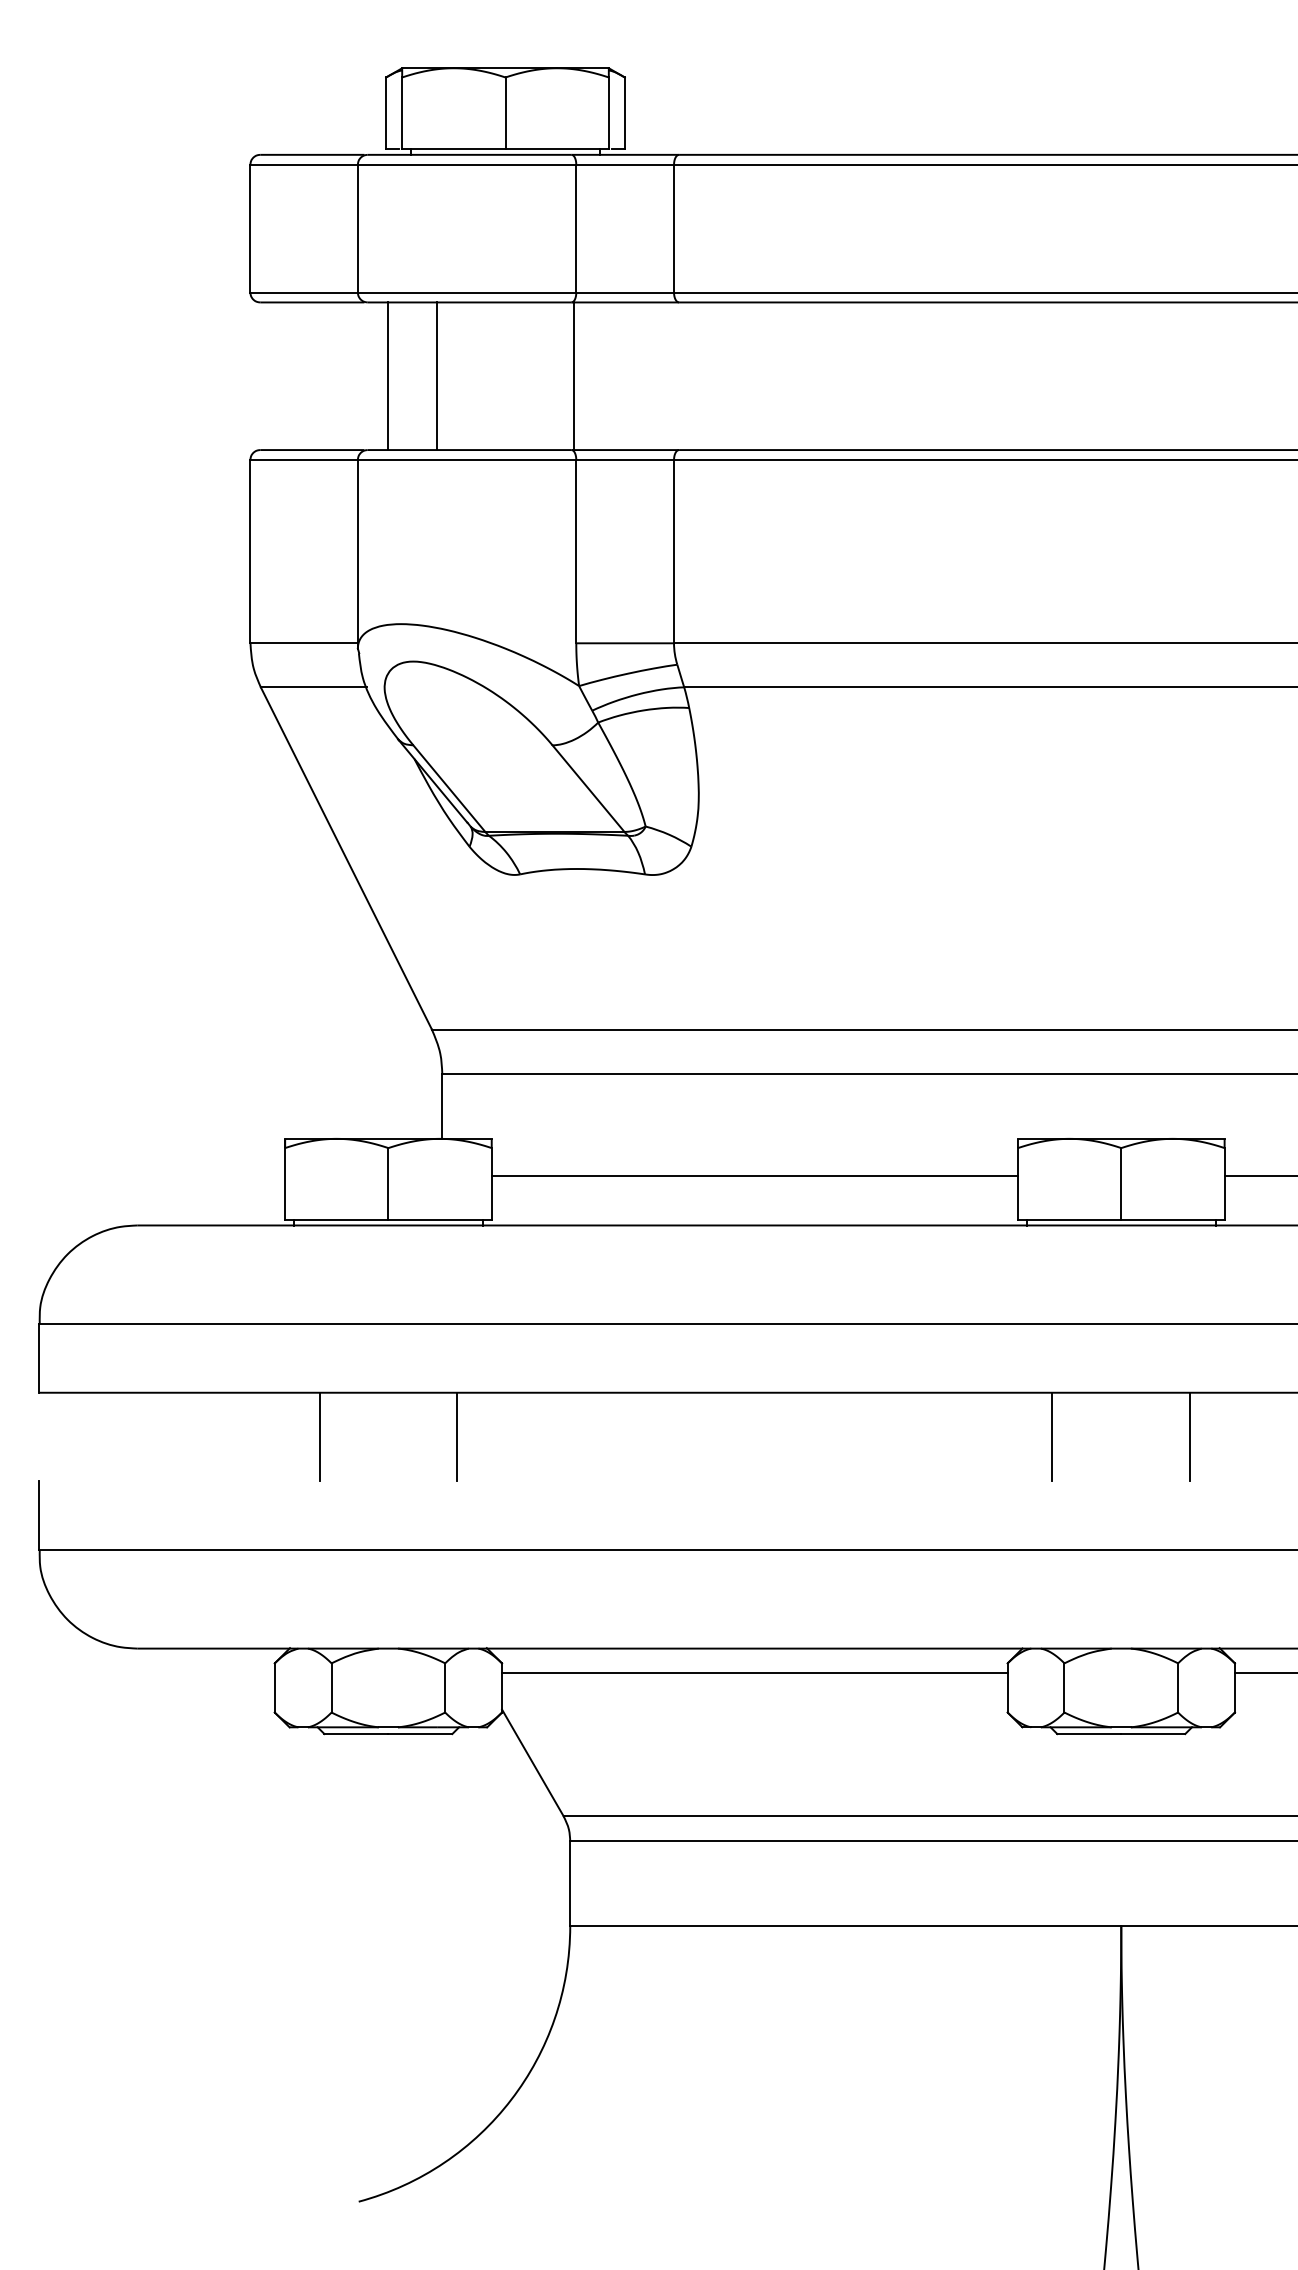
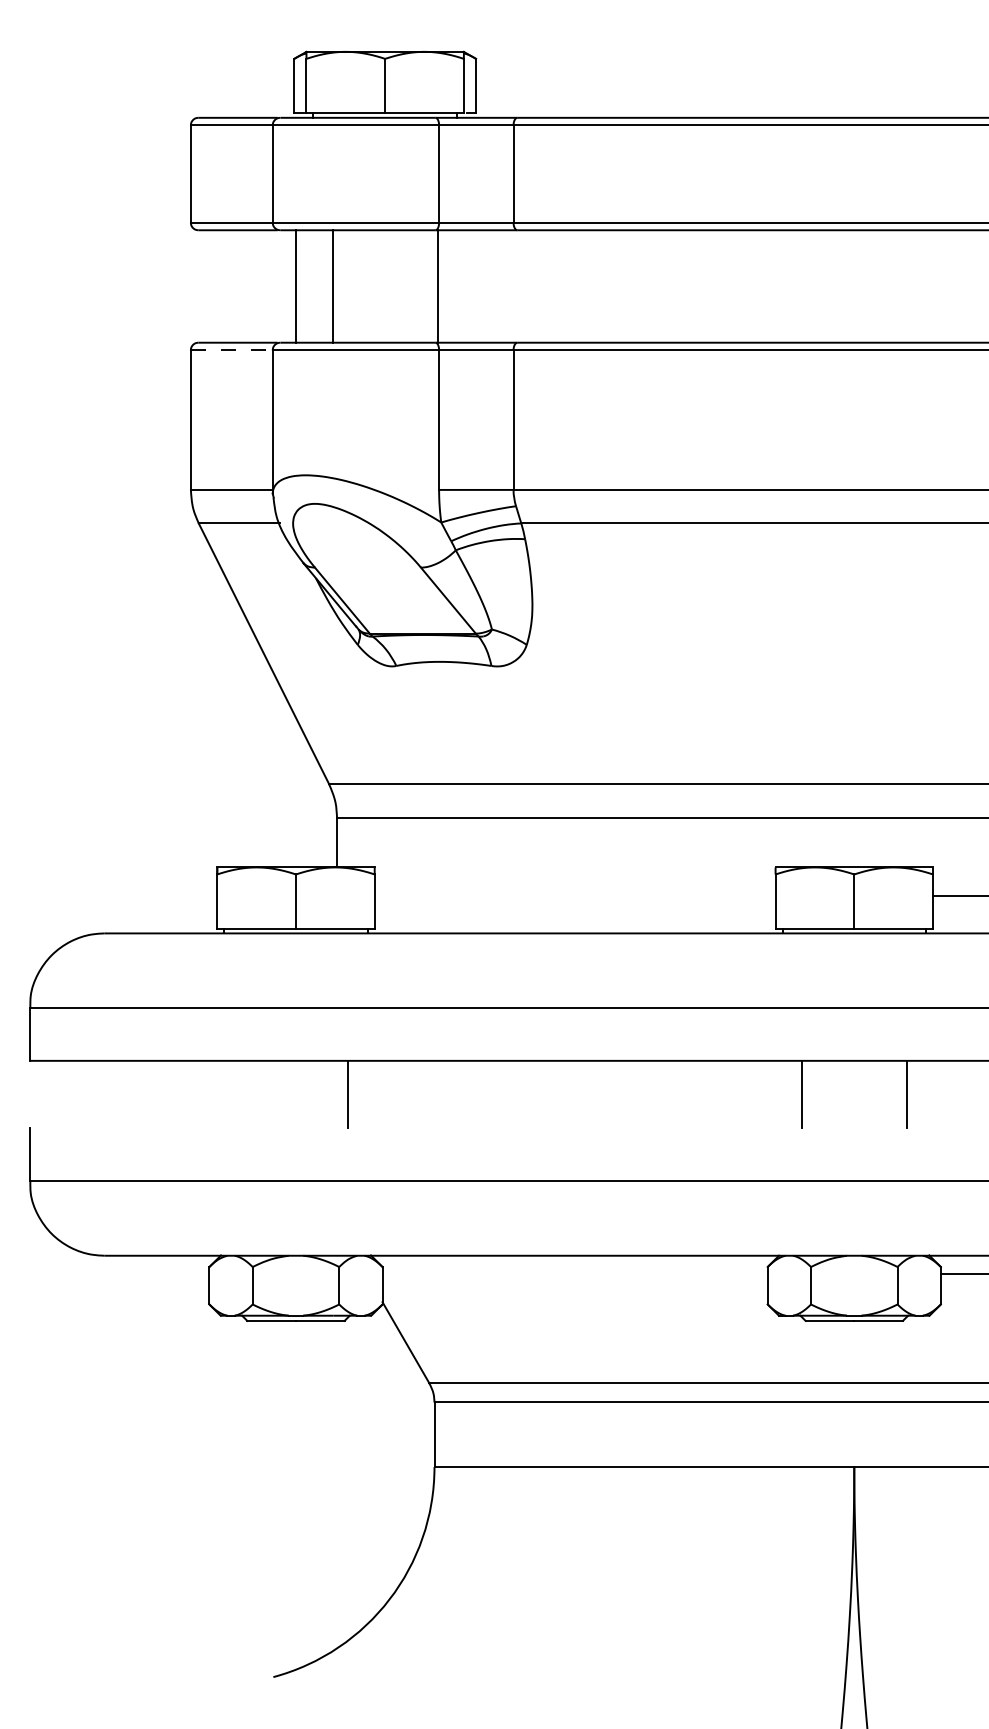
line: (303, 460) -> (231, 350), solid -> dashed
line: (754, 1175) -> (574, 895), removed
line: (319, 1436) -> (243, 1094), removed
line: (754, 1673) -> (574, 1274), removed

